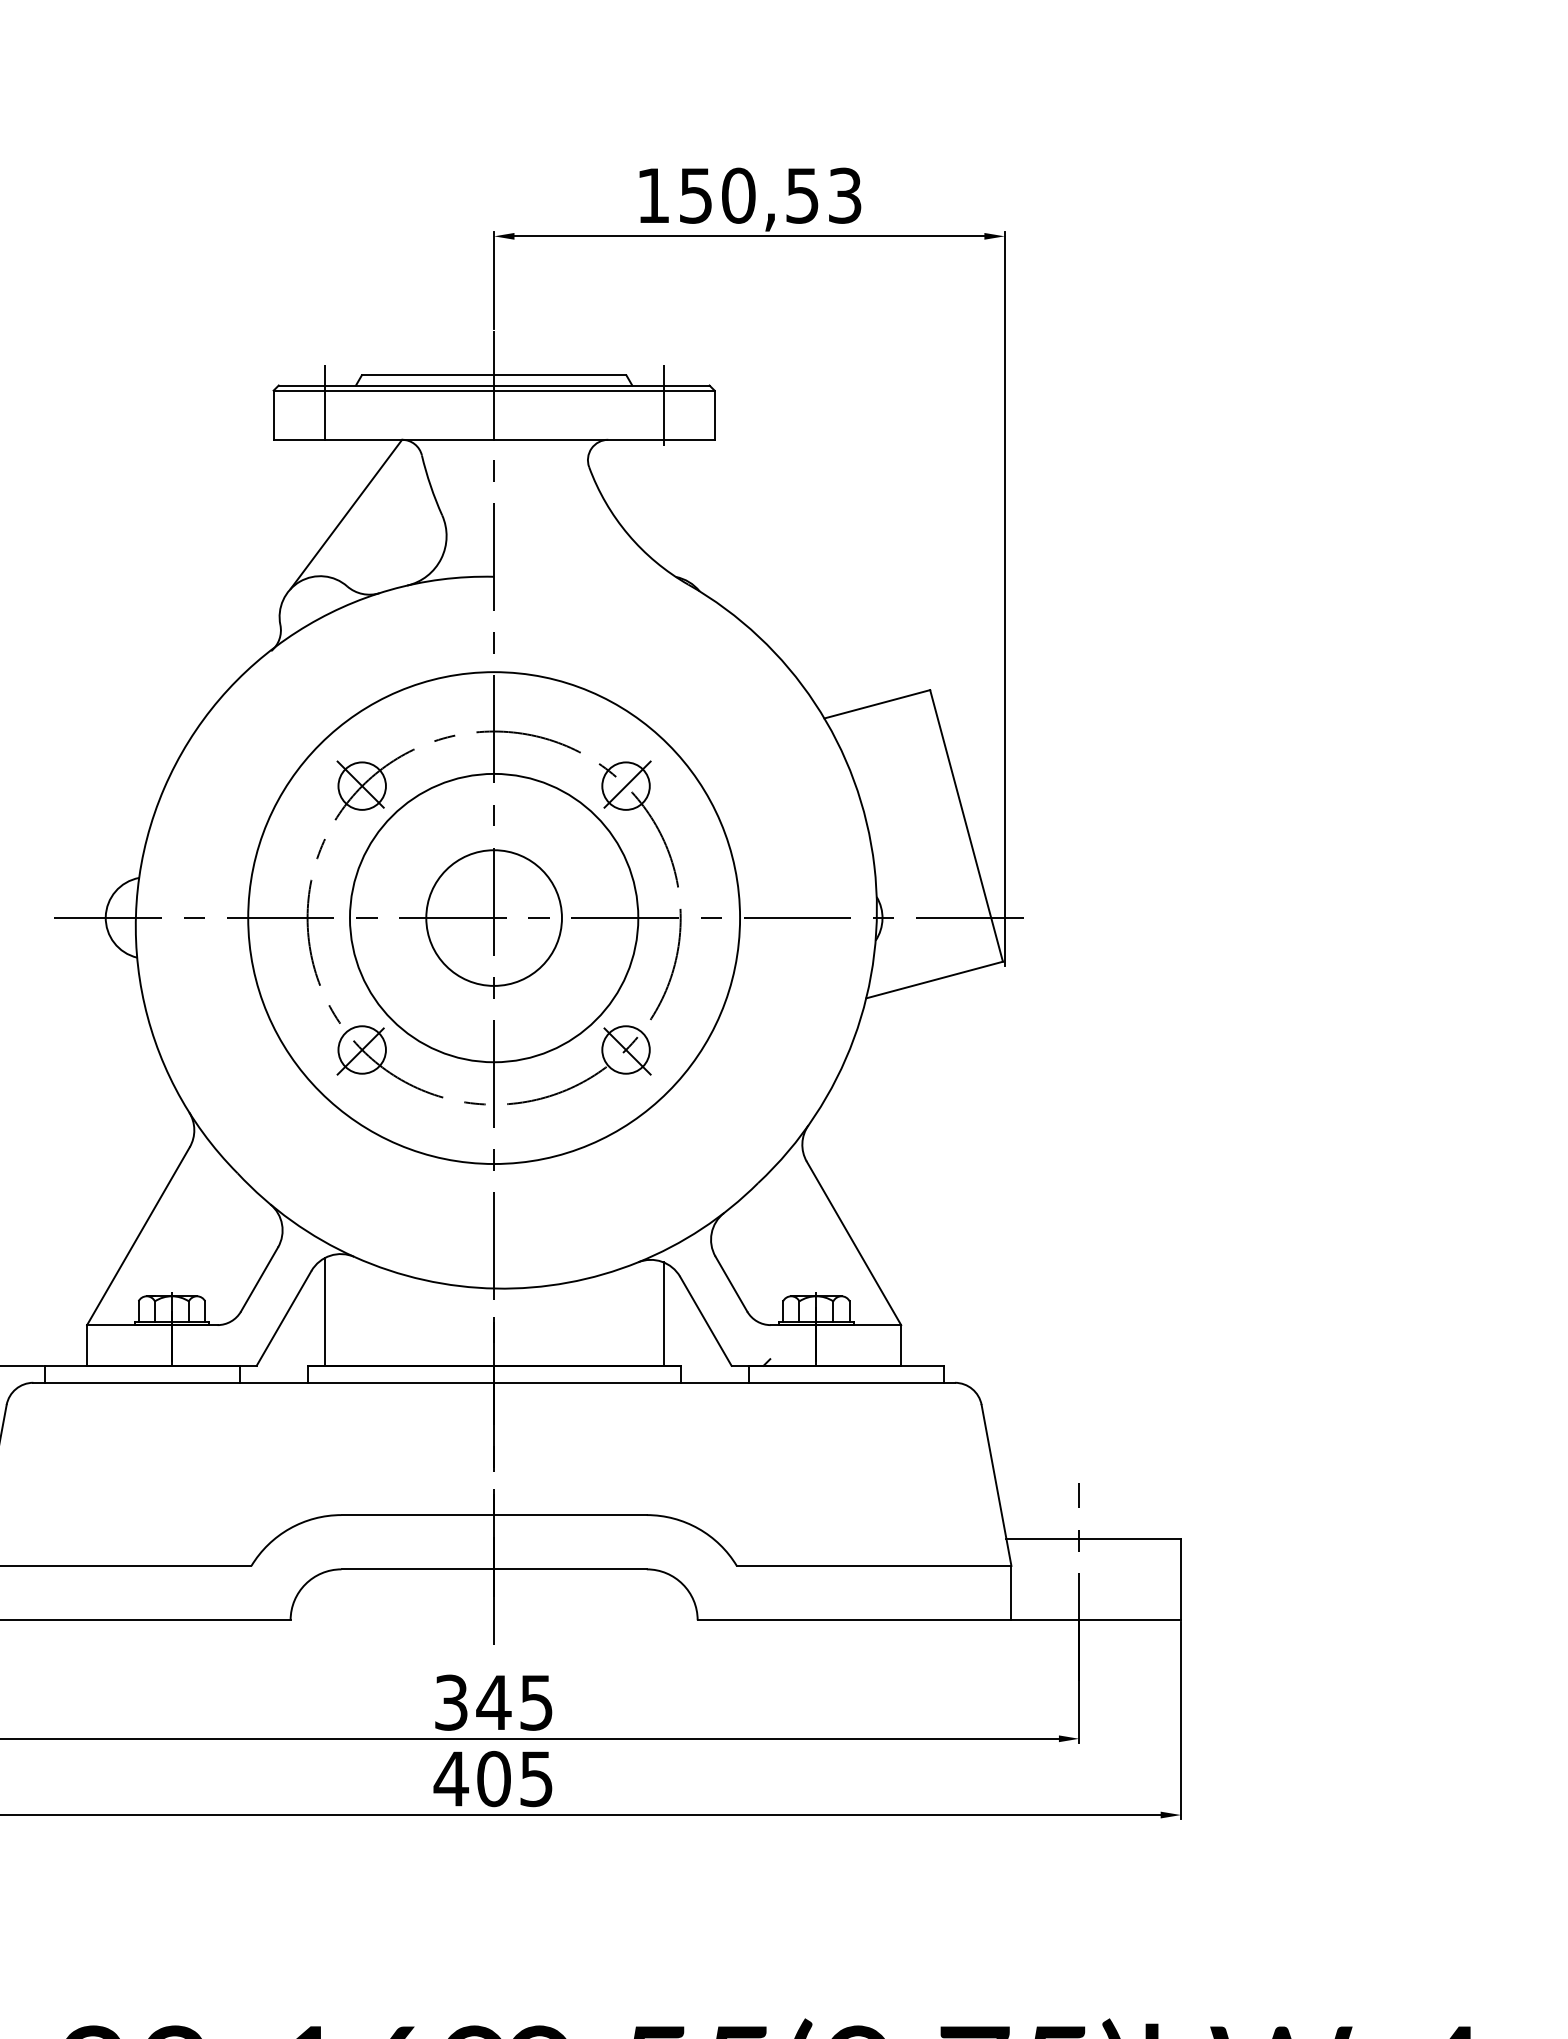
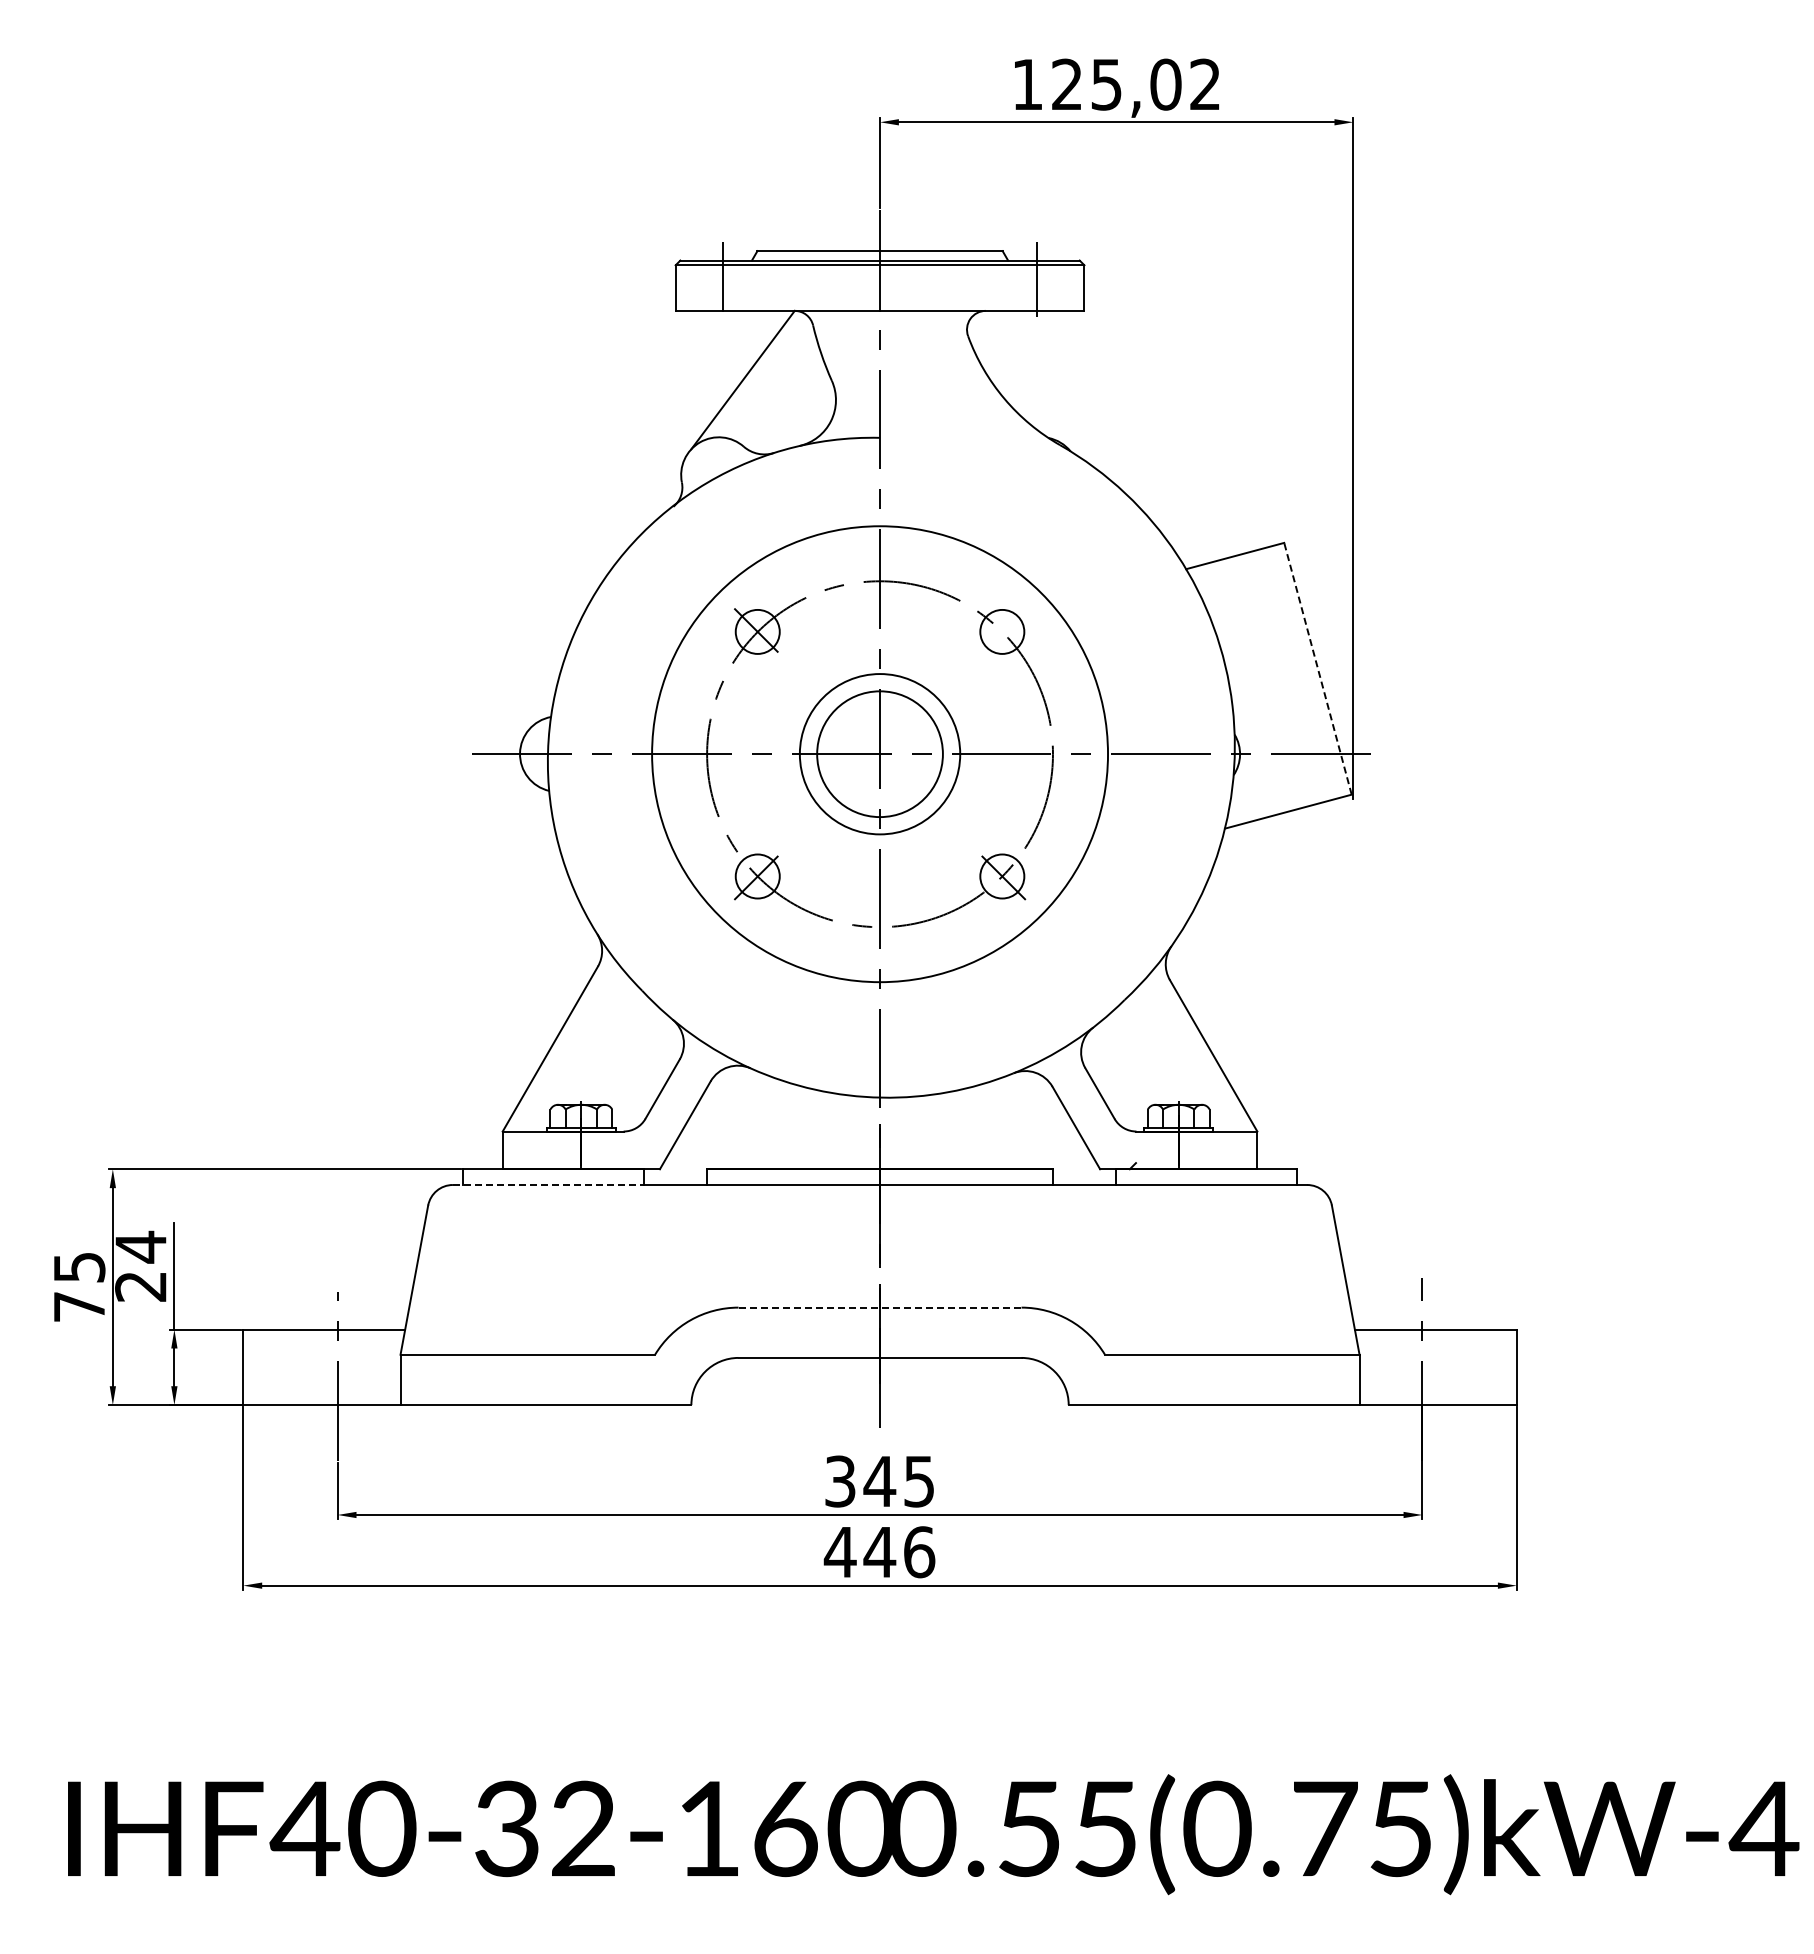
text: (770, 195) -> (1136, 84), 150,53 -> 125,02
line: (627, 784) -> (1003, 630), removed
line: (966, 825) -> (1317, 668), solid -> dashed
circle: (493, 917) -> (879, 753), size x0.6
line: (324, 1312) -> (722, 1119), removed
line: (664, 1314) -> (1037, 1121), removed
line: (136, 1382) -> (548, 1184), solid -> dashed
line: (494, 1514) -> (880, 1307), solid -> dashed
text: (515, 1779) -> (899, 1552), 405 -> 446

